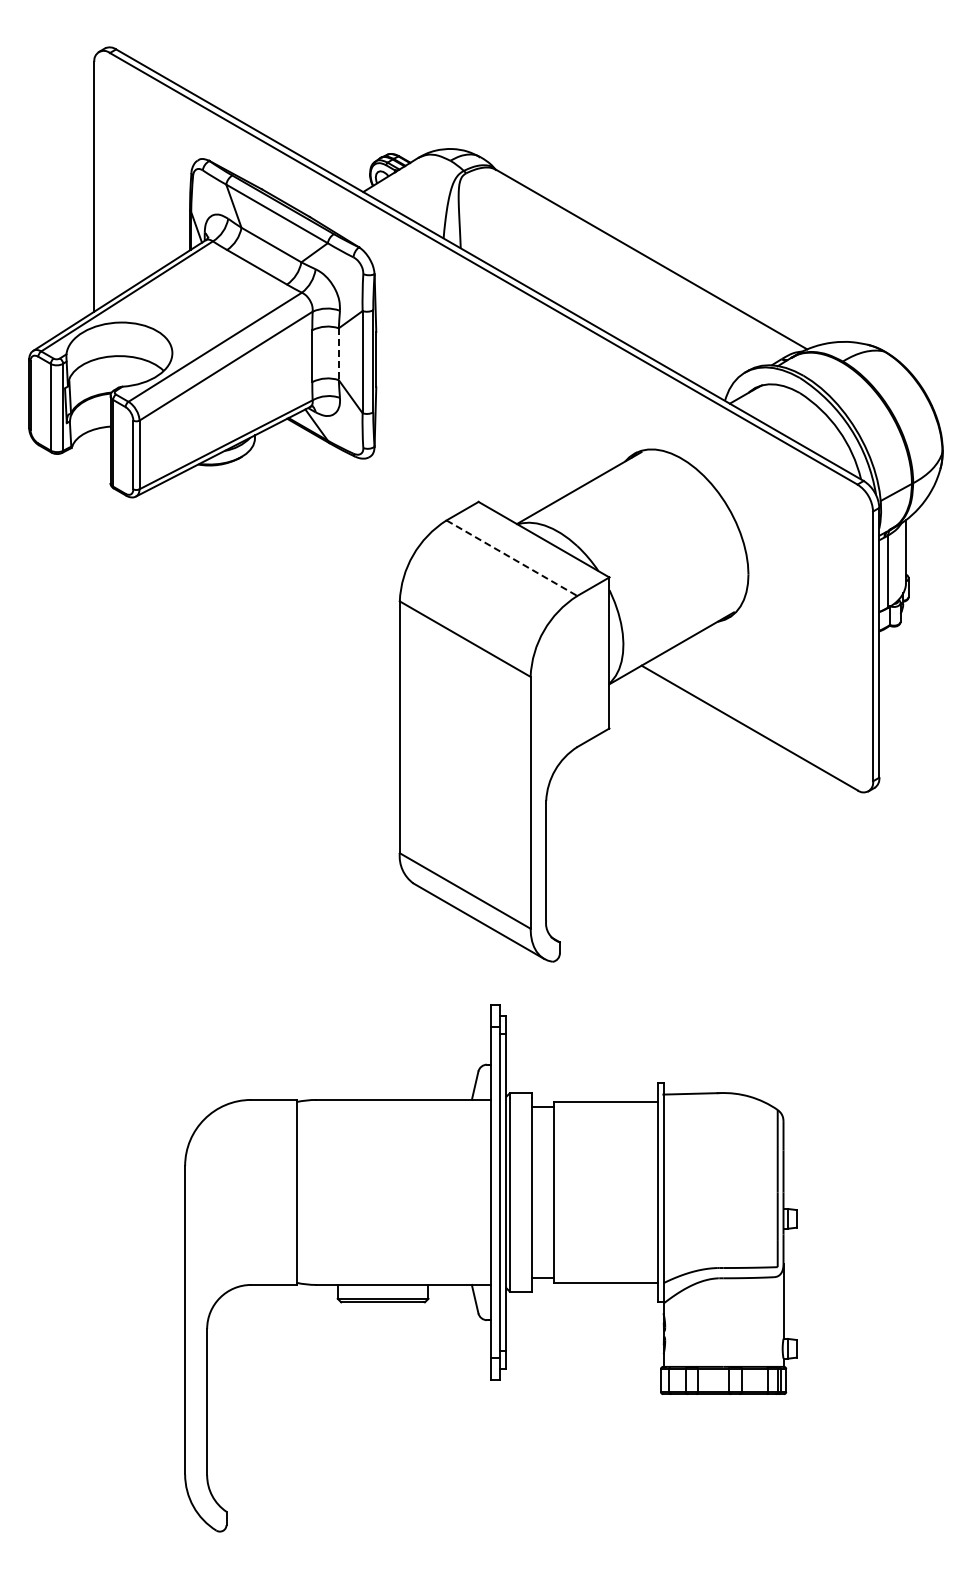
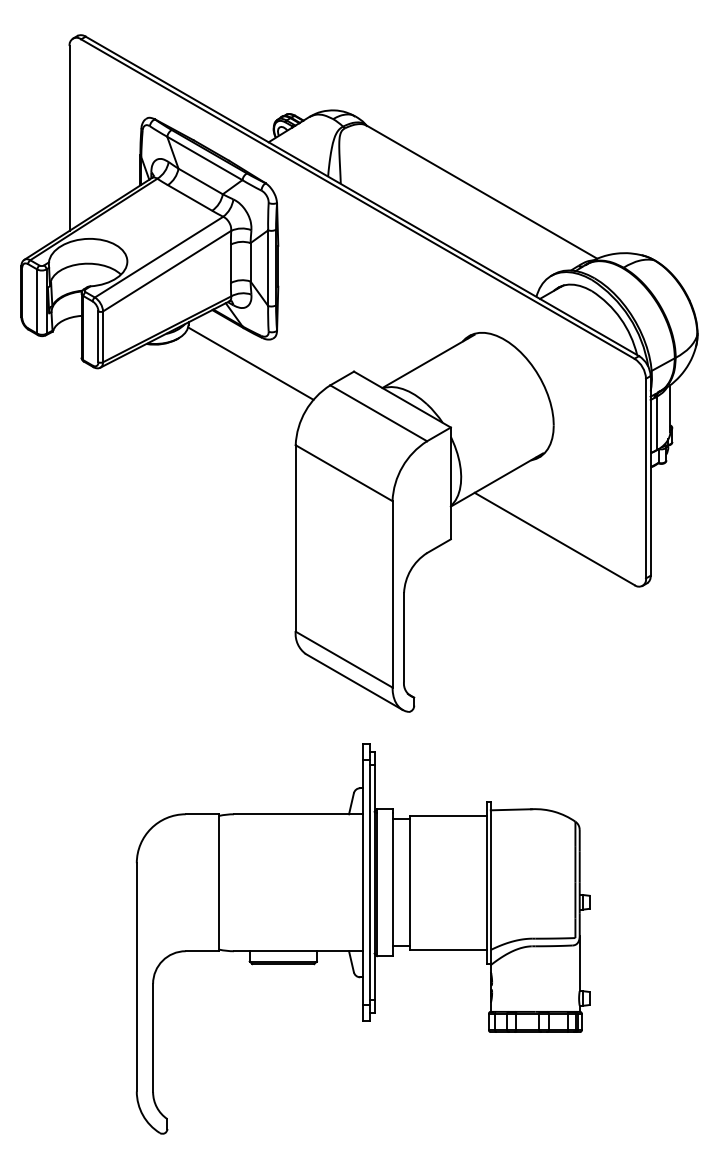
line: (338, 354) -> (250, 262), dashed -> solid
line: (339, 491) -> (251, 363), added
line: (511, 558) -> (378, 413), dashed -> solid

